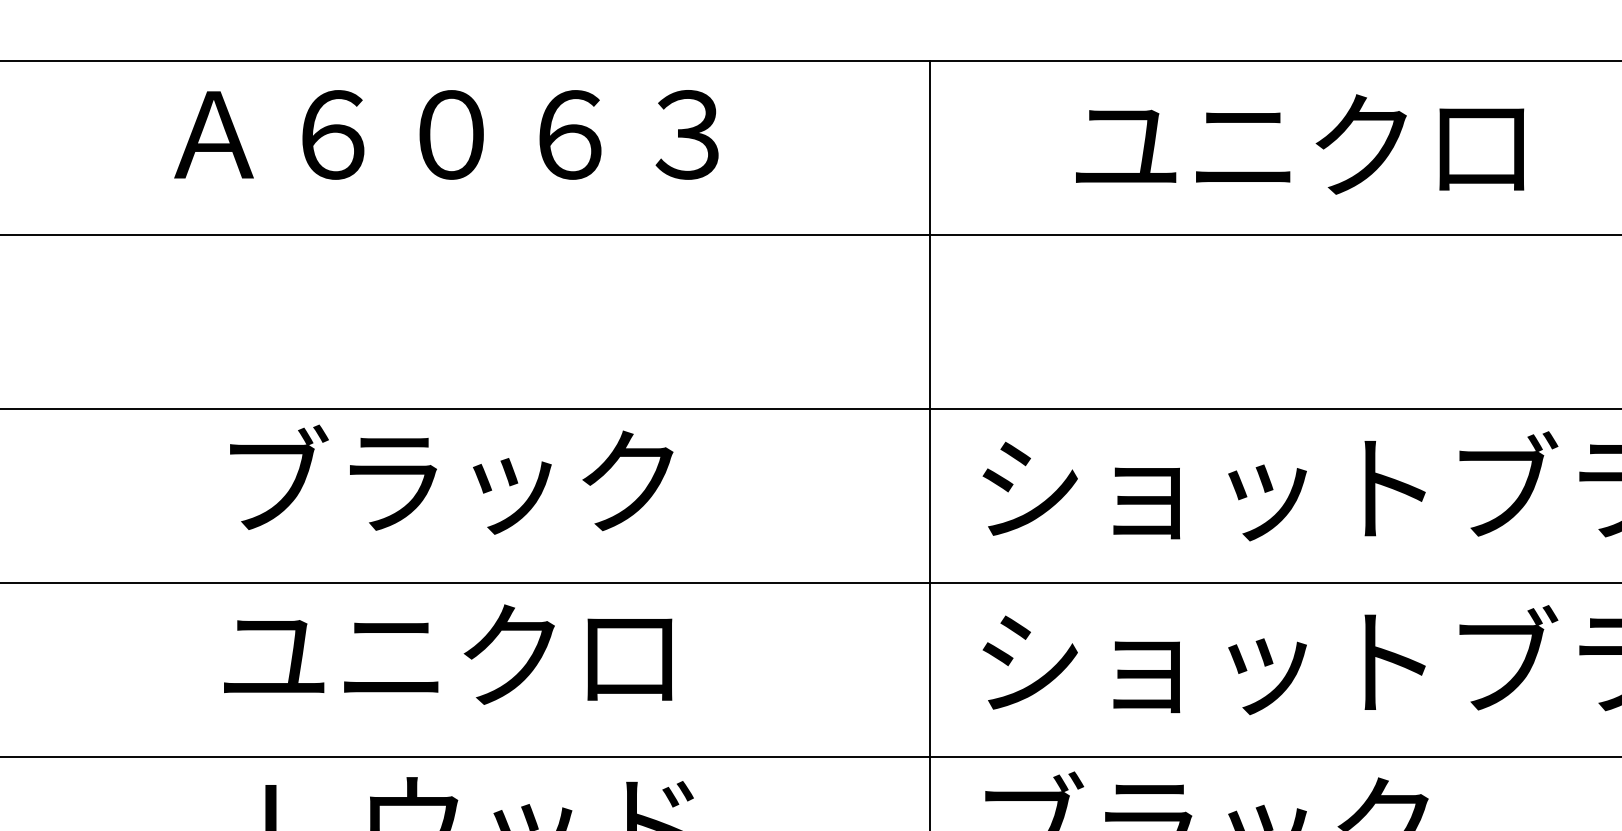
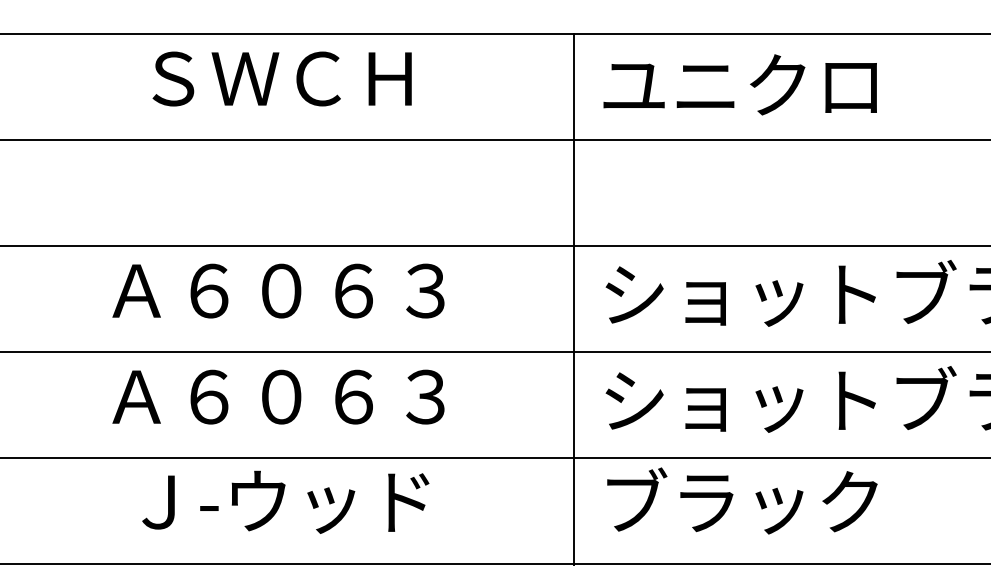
text: (446, 134) -> (278, 78), Ａ６０６３ -> ＳＷＣＨ
text: (1298, 143) -> (739, 84), moved
text: (446, 478) -> (278, 288), ブラック -> Ａ６０６３
text: (446, 653) -> (278, 395), ユニクロ -> Ａ６０６３

